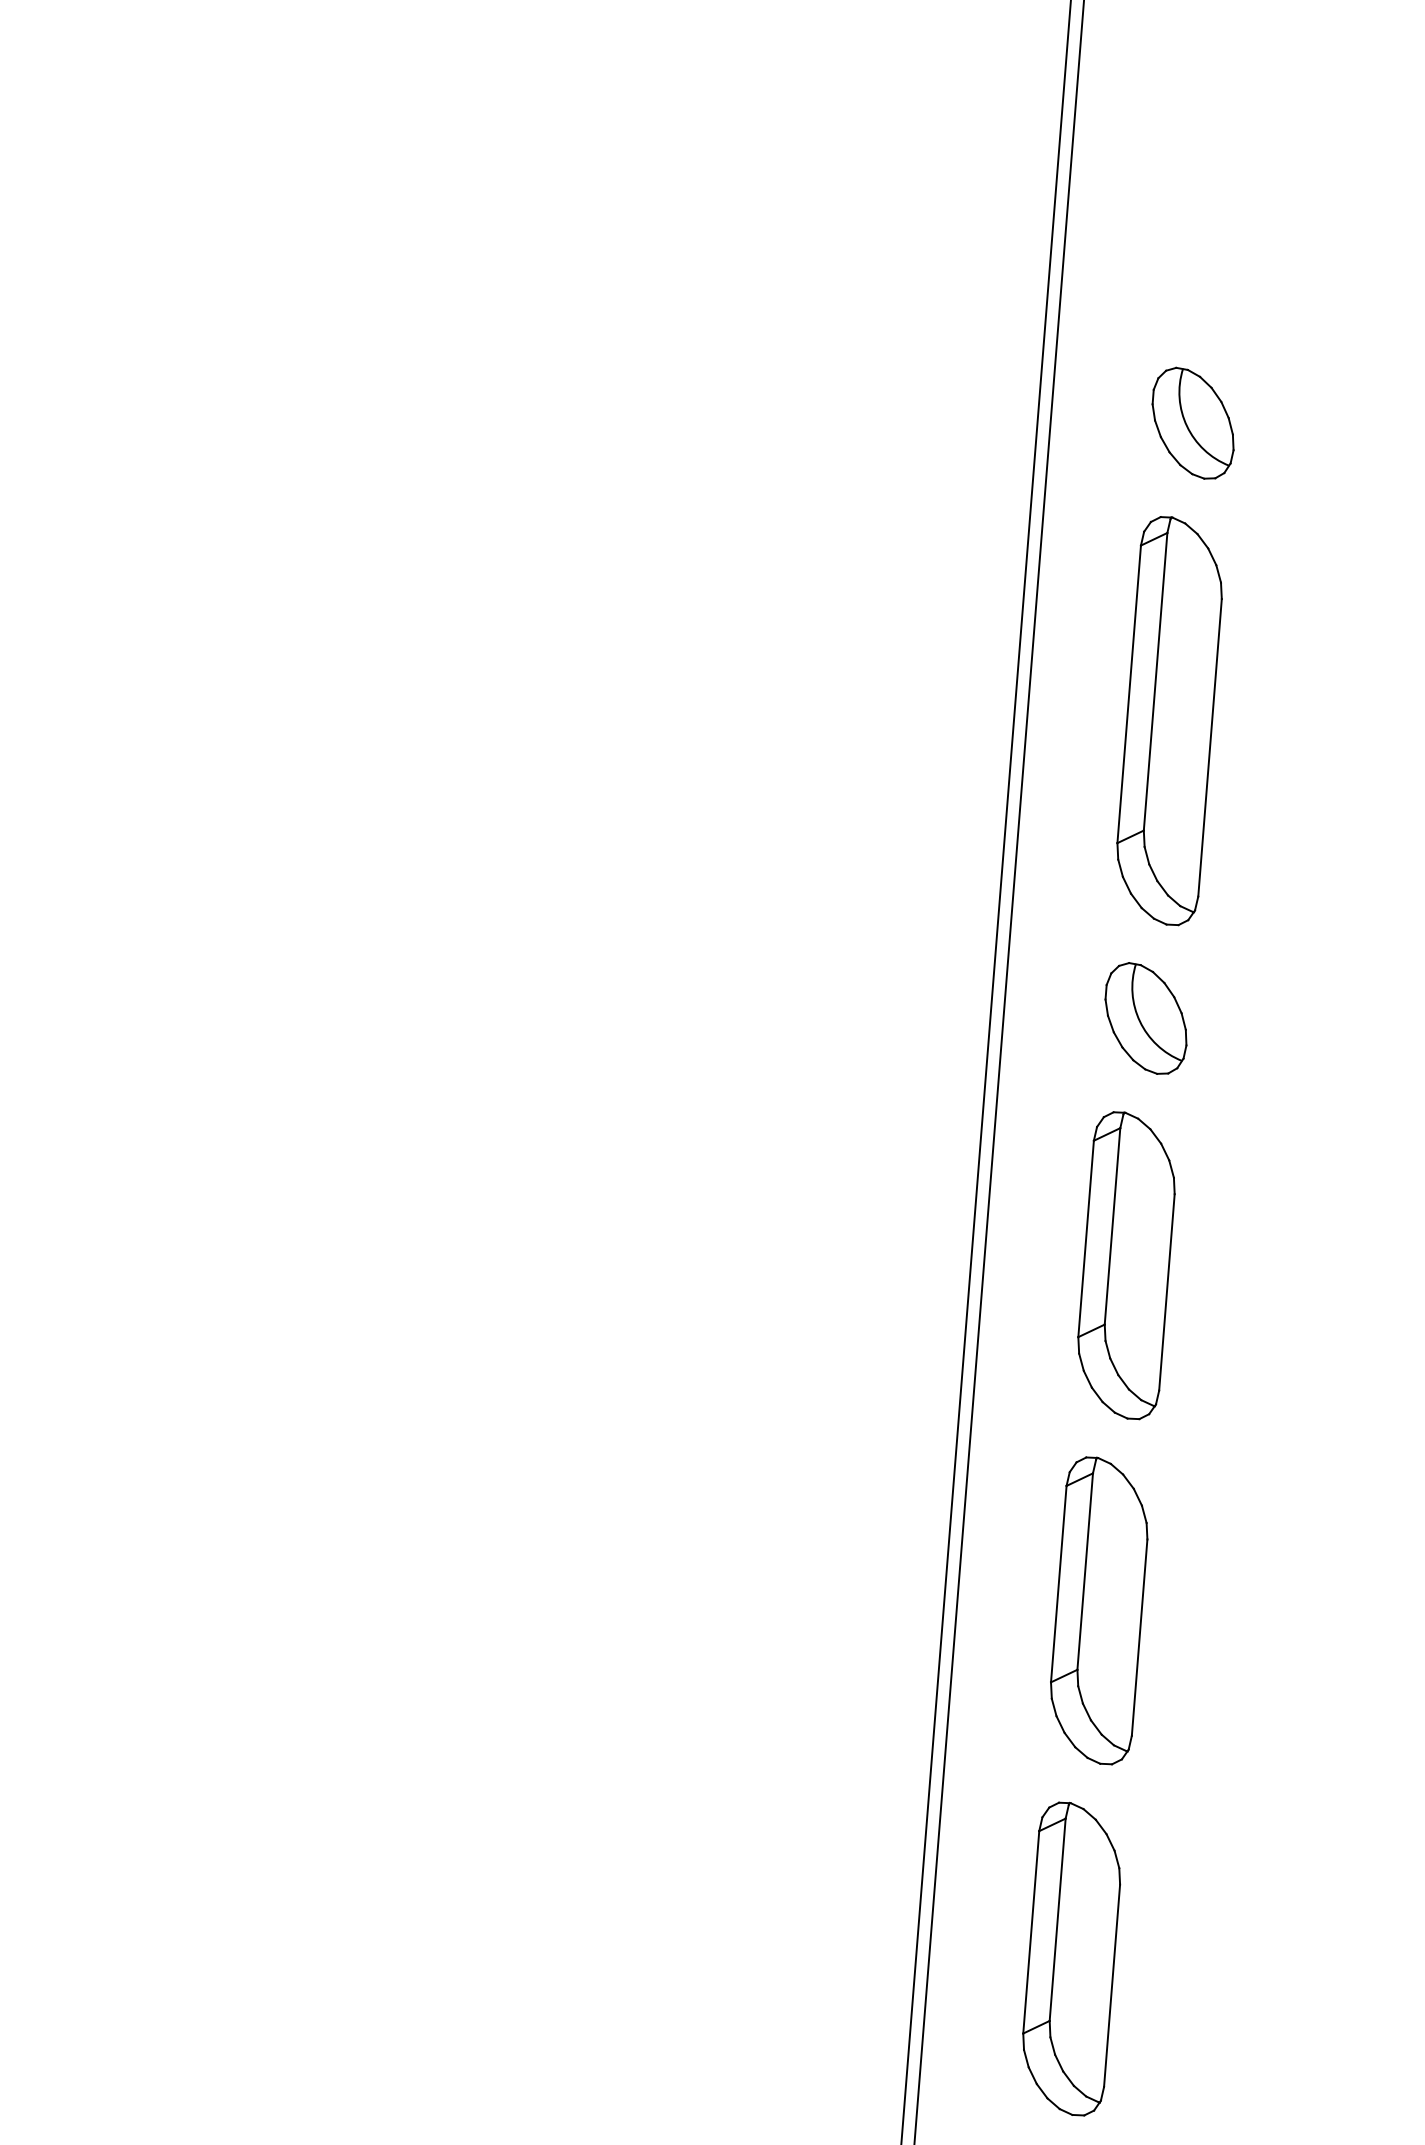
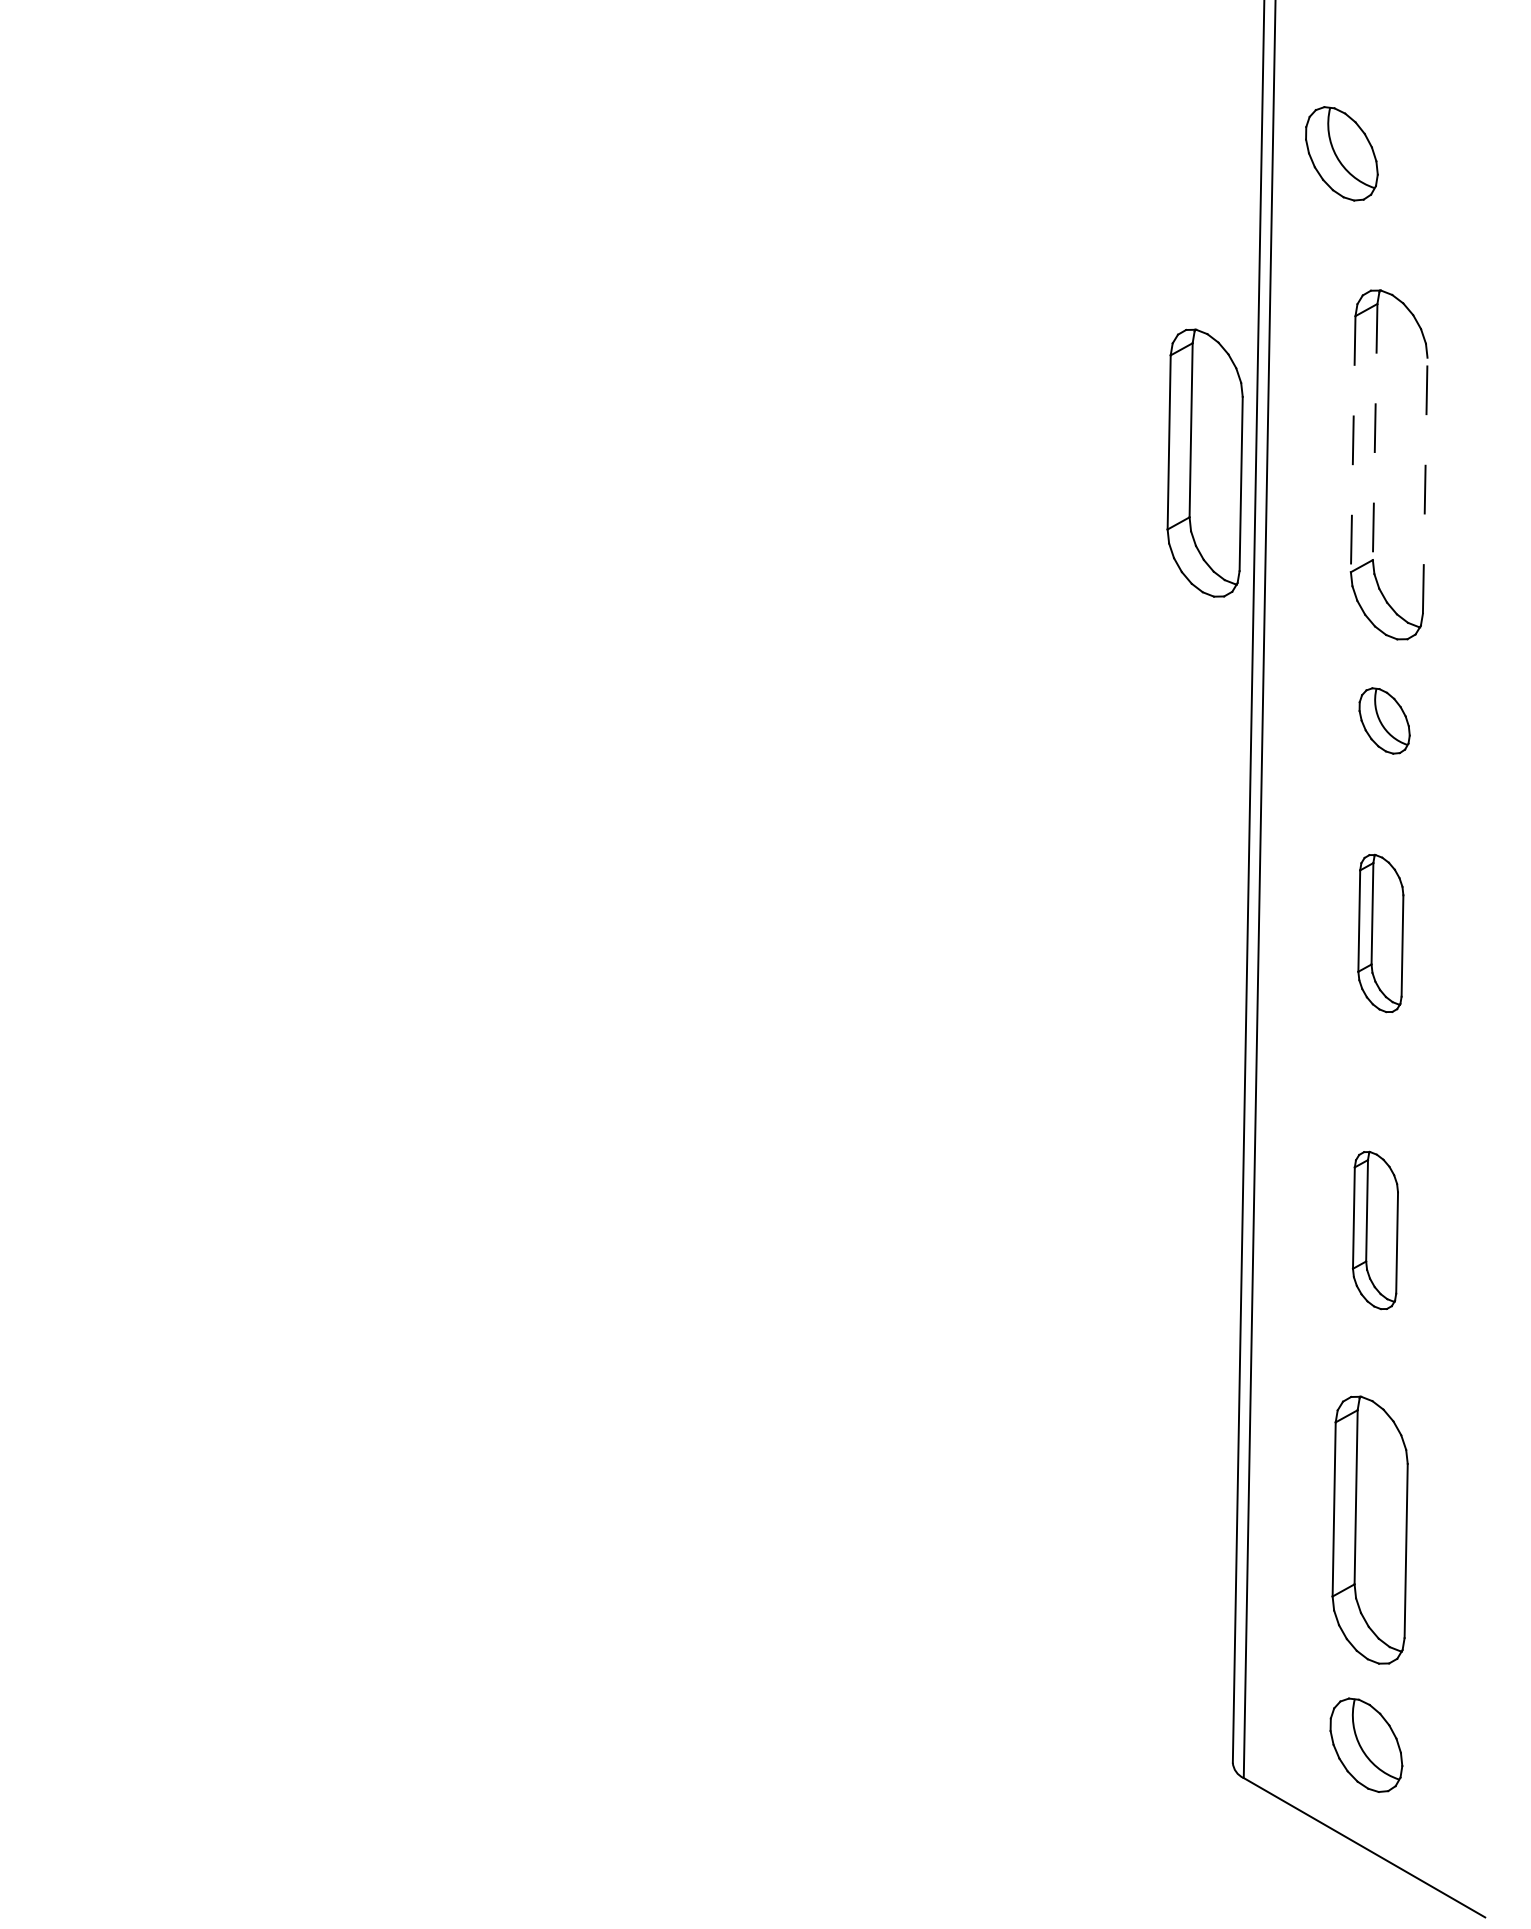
part: (1192, 423) -> (1341, 153), moved
line: (1155, 682) -> (1375, 432), solid -> dashed
line: (1129, 694) -> (1353, 444), solid -> dashed
part: (954, 705) -> (1204, 462), added
line: (1210, 747) -> (1425, 485), solid -> dashed
part: (1145, 1018) -> (1384, 720), size x0.7
part: (1126, 1265) -> (1380, 933), size x0.6
part: (1099, 1610) -> (1375, 1230), size x0.6

